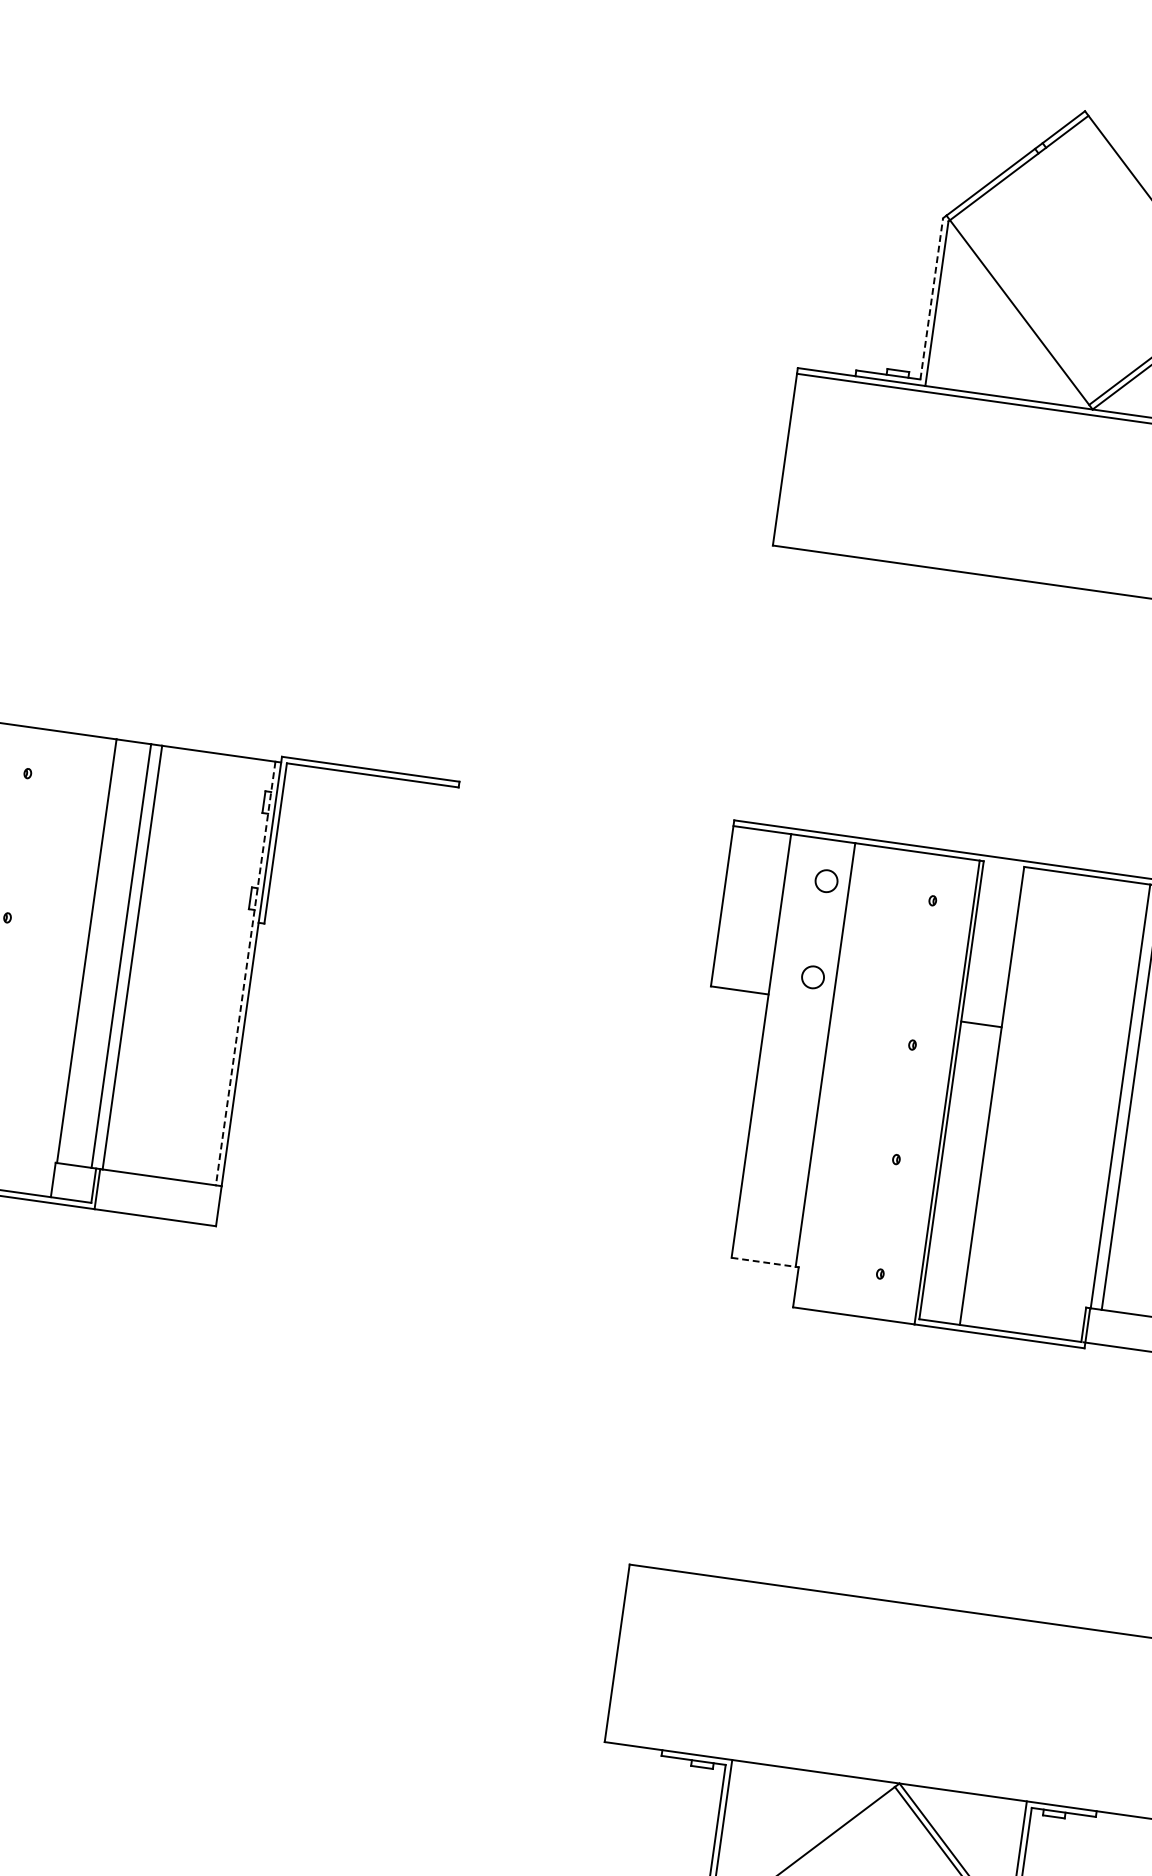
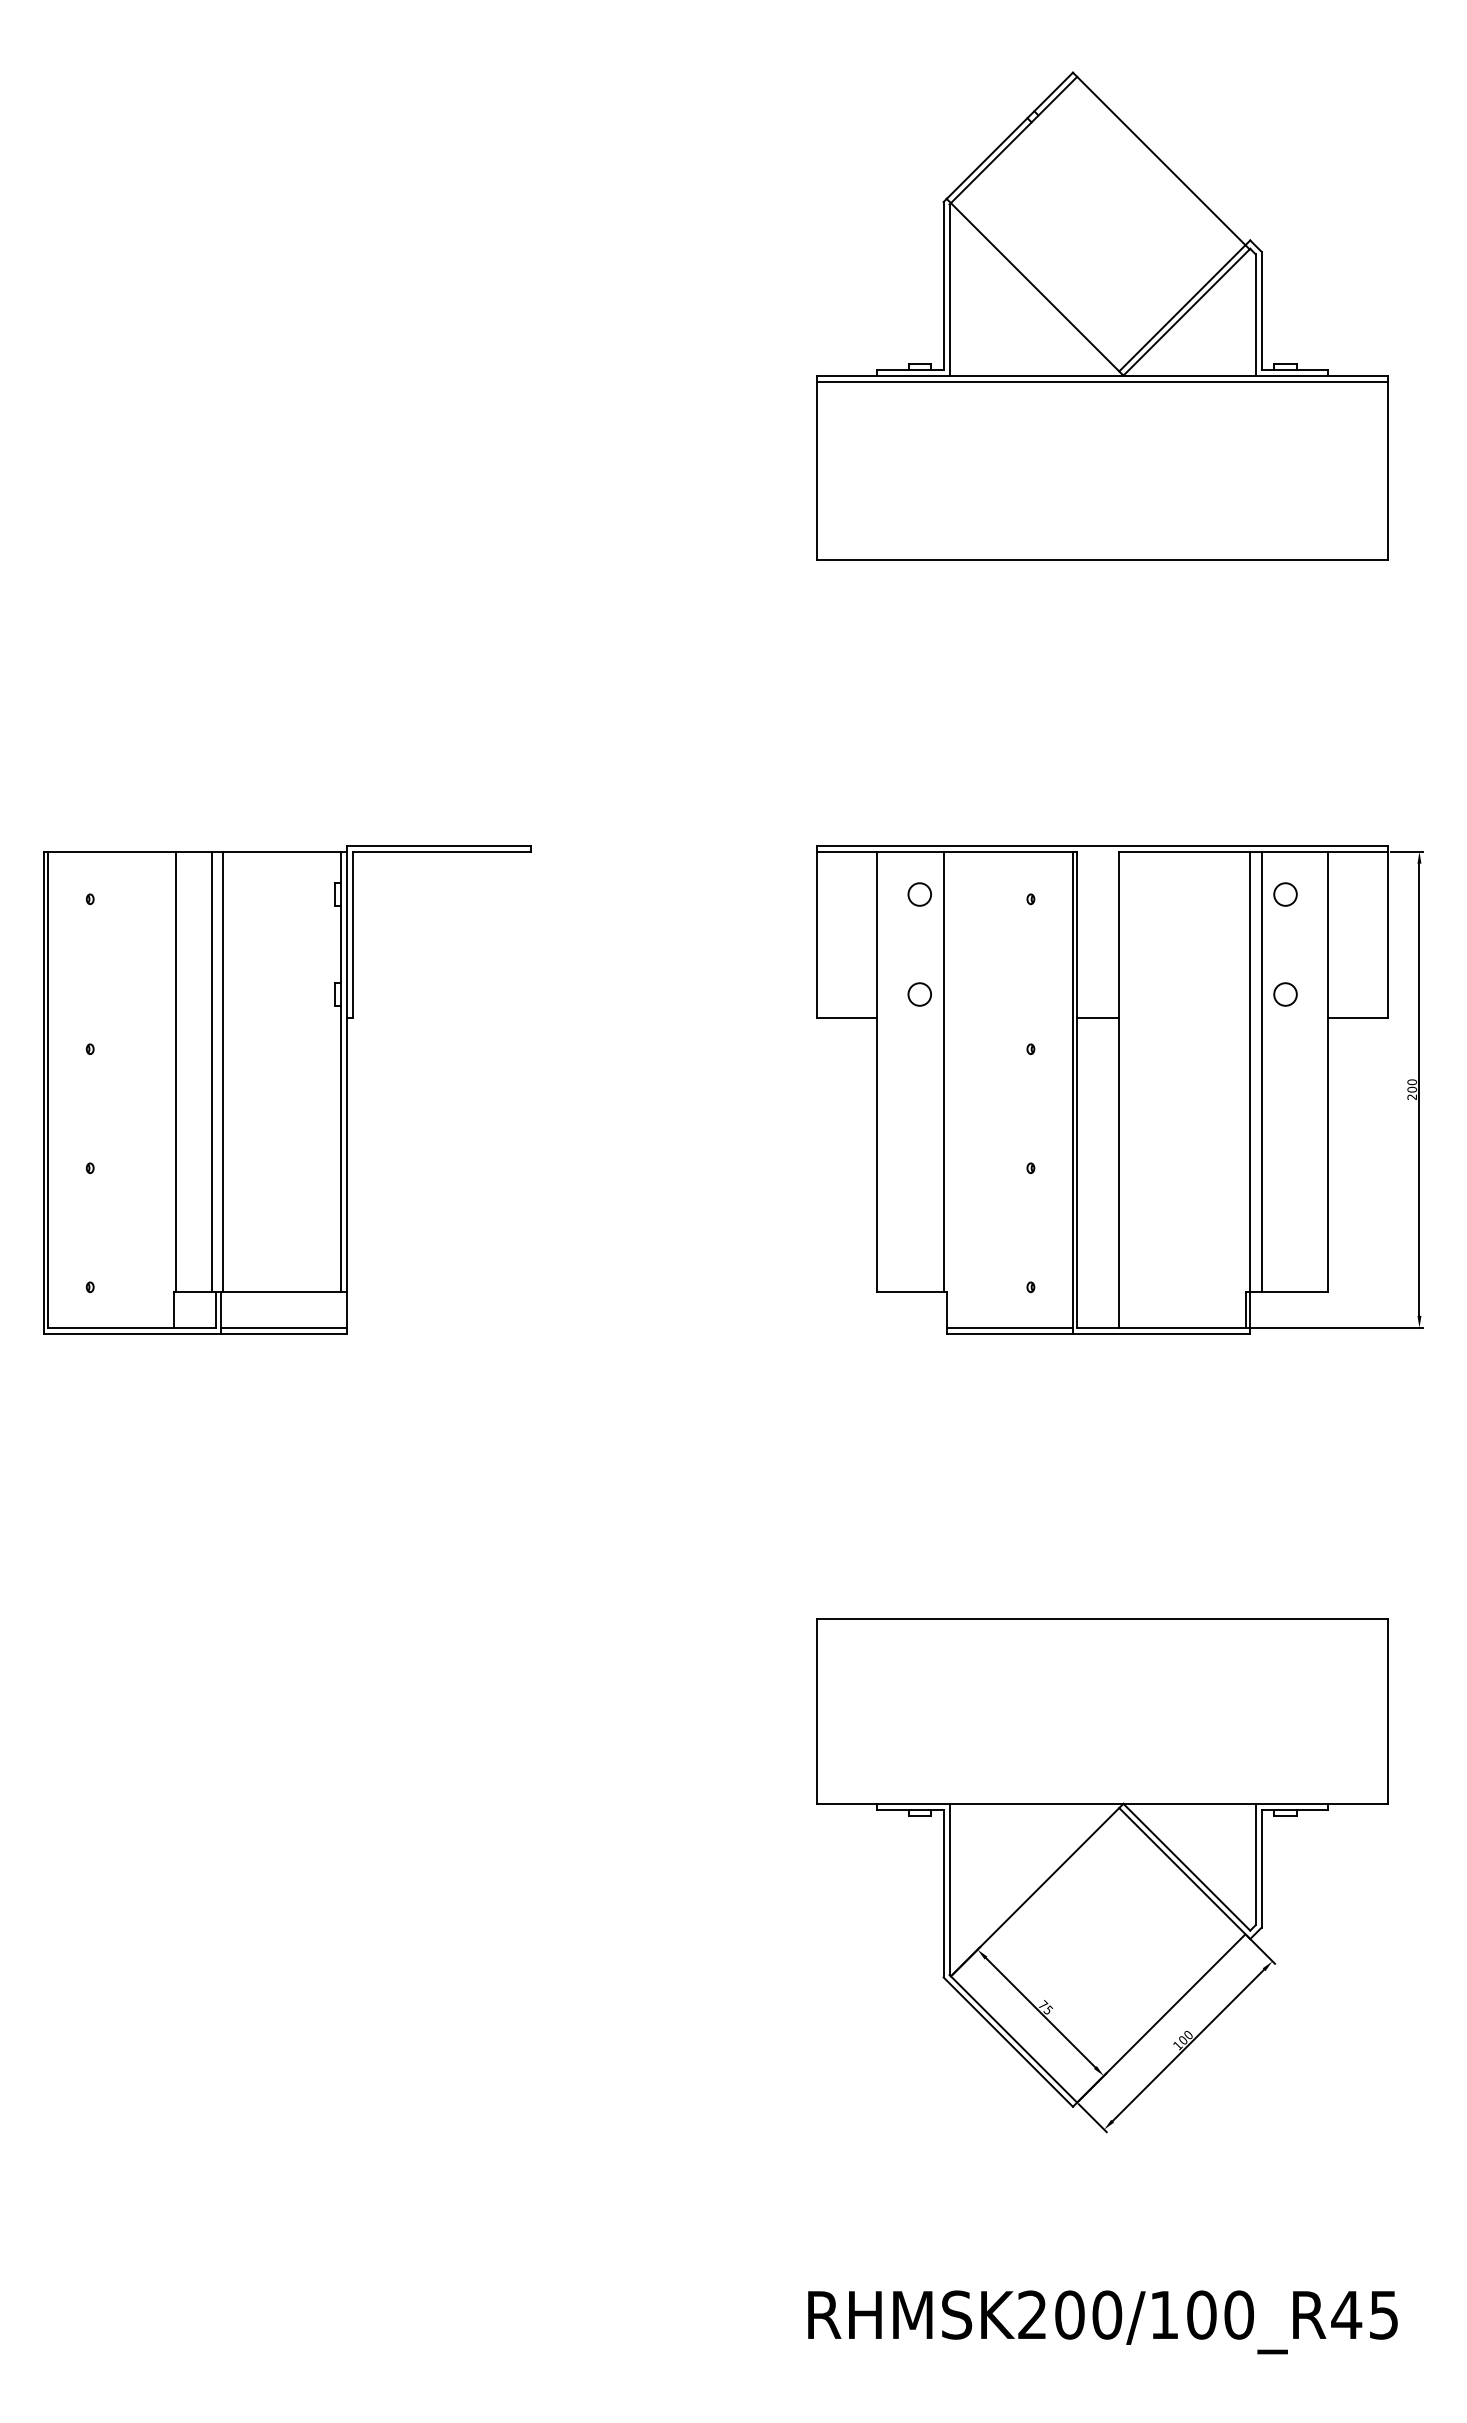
line: (931, 298) -> (943, 285), dashed -> solid
line: (245, 974) -> (340, 1072), dashed -> solid
line: (155, 1211) -> (283, 1327), added
line: (763, 1262) -> (910, 1292), dashed -> solid
line: (854, 1309) -> (1009, 1327), added

